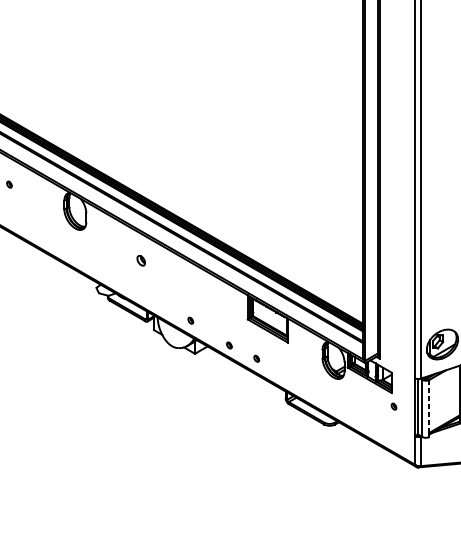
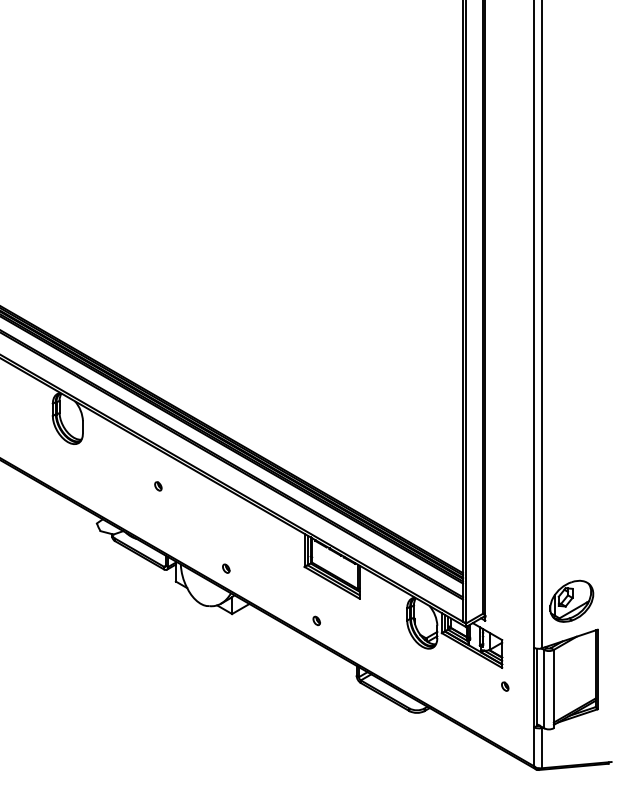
part: (141, 260) -> (158, 486), size x0.62
part: (229, 345) -> (279, 602), removed
line: (429, 406) -> (553, 686), dashed -> solid

